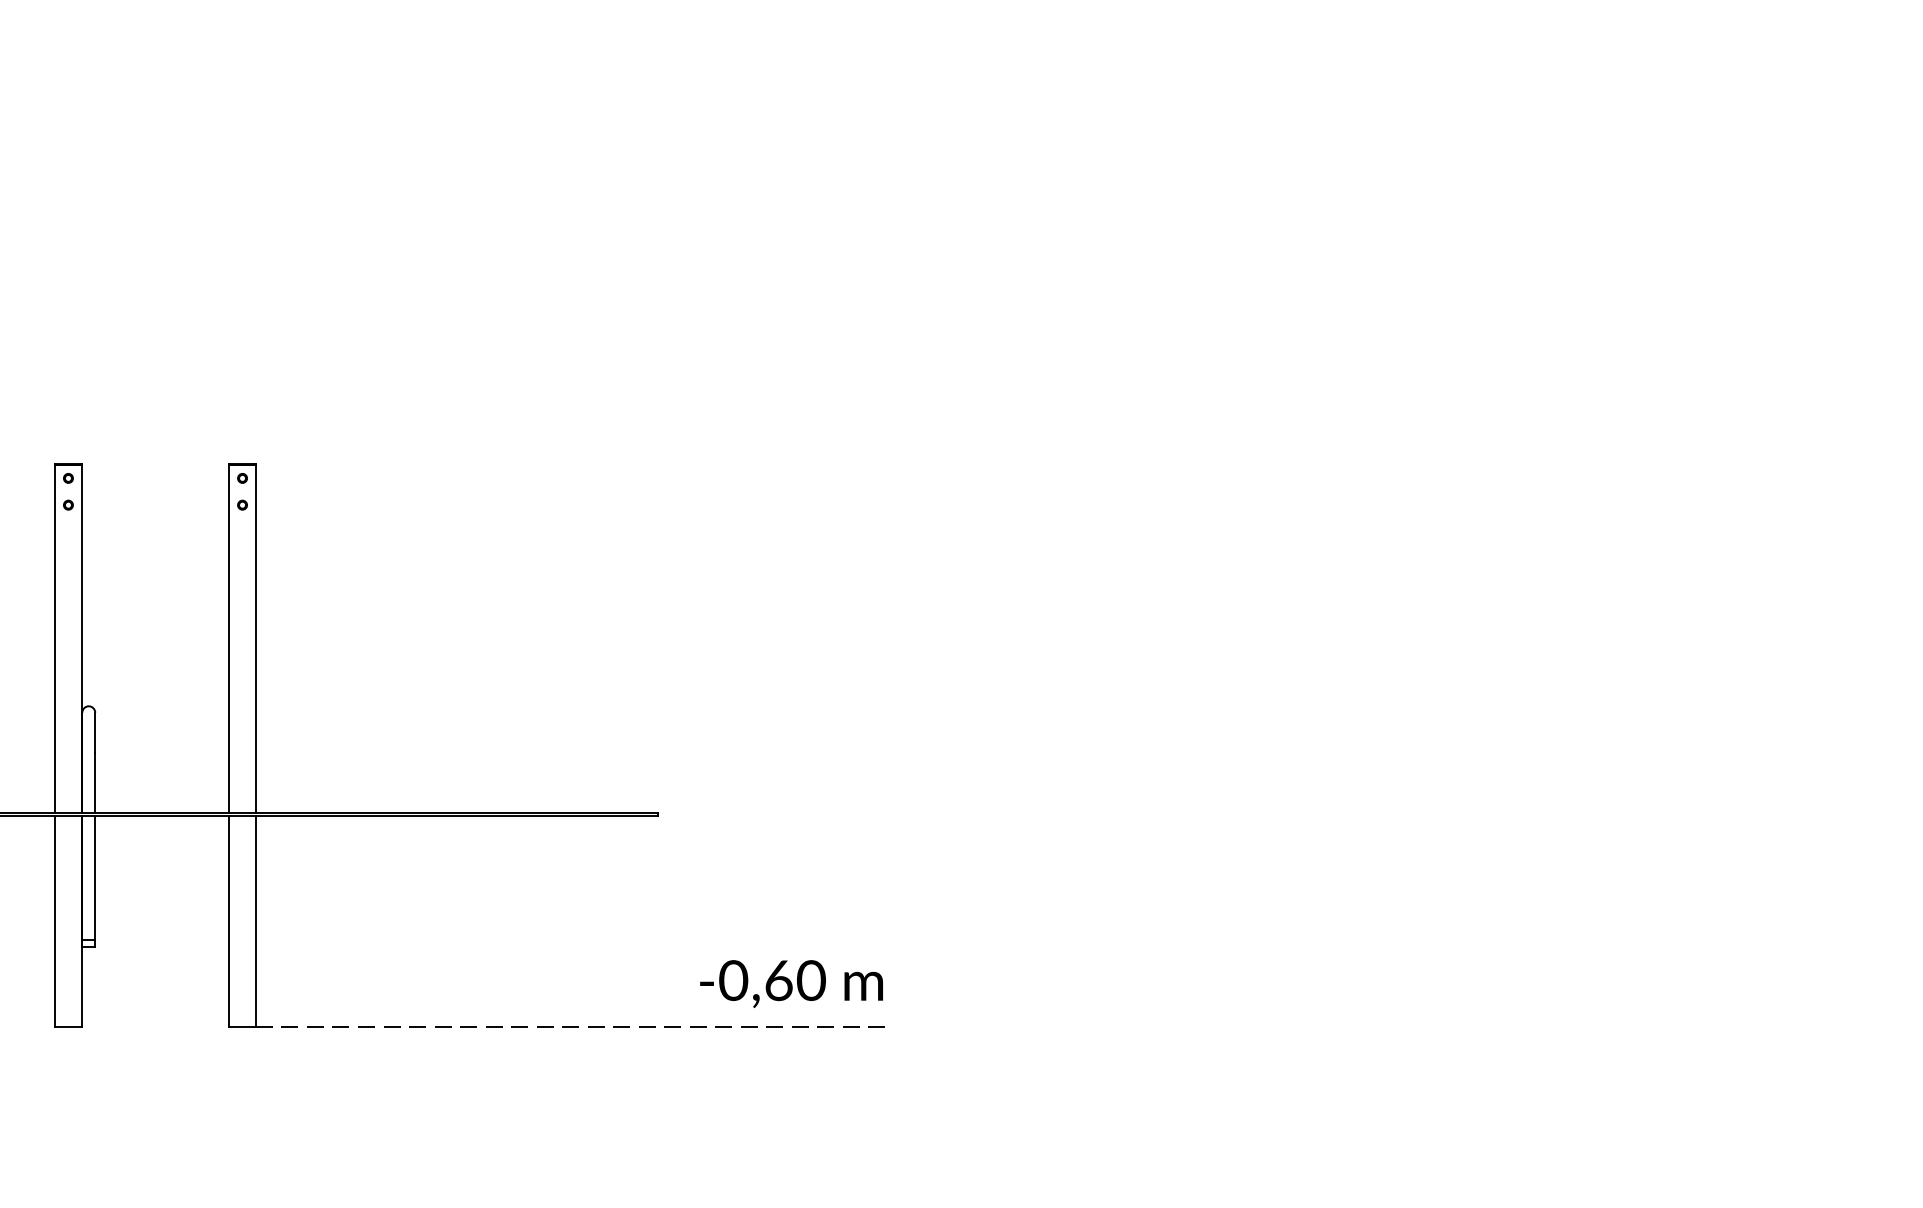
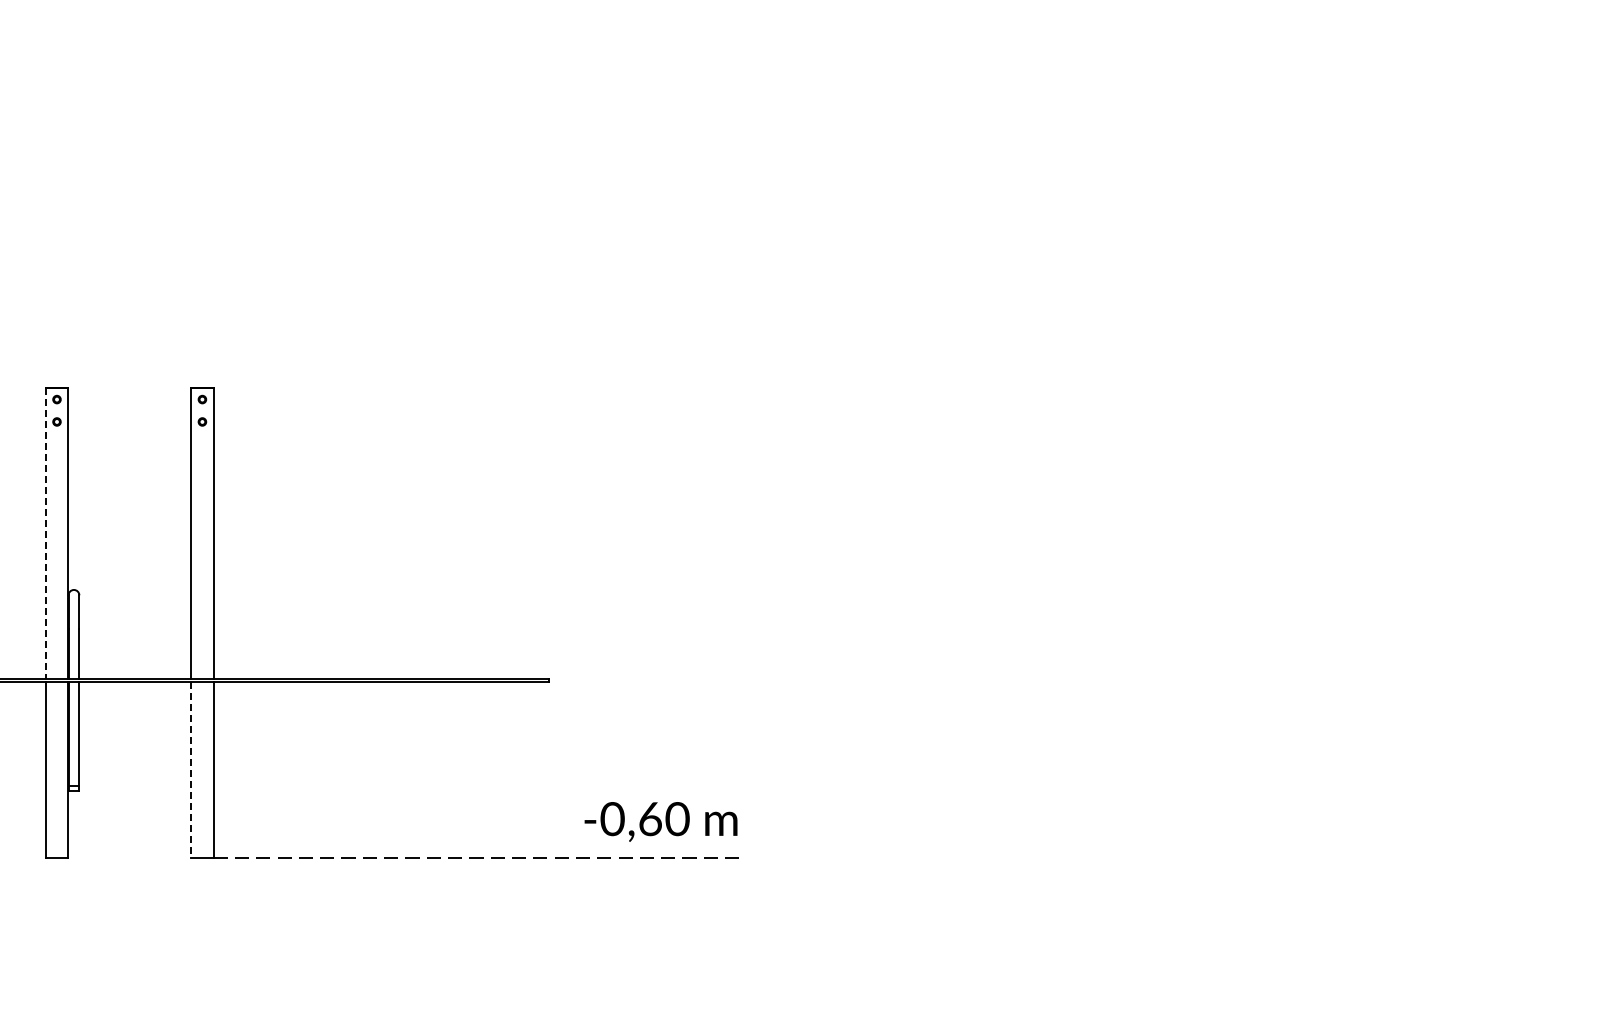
line: (54, 639) -> (45, 534), solid -> dashed
line: (229, 922) -> (191, 770), solid -> dashed

